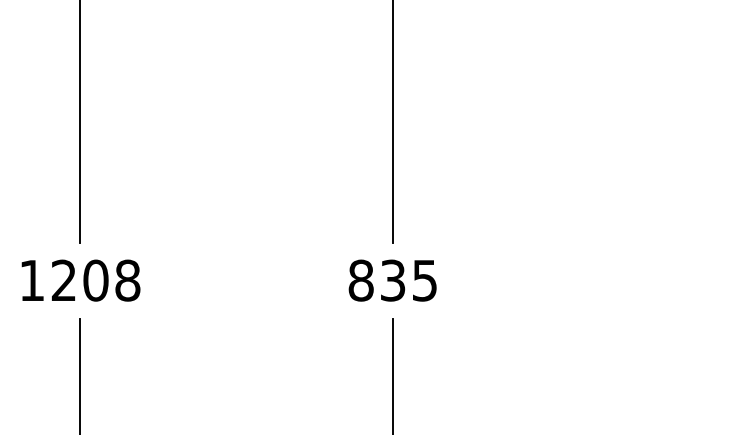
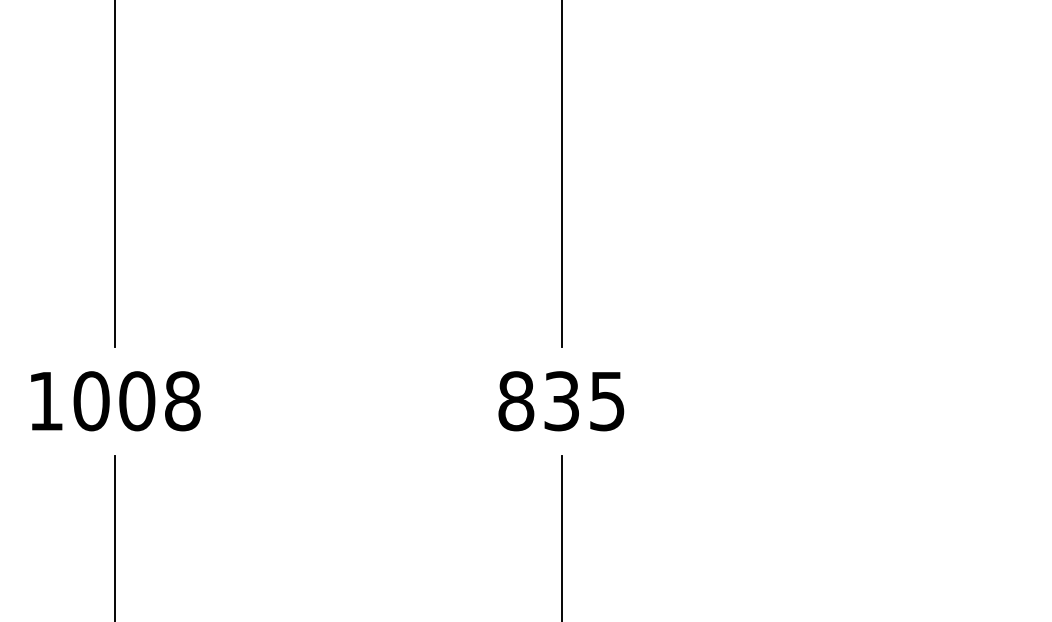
text: (63, 280) -> (90, 401), 1208 -> 1008

